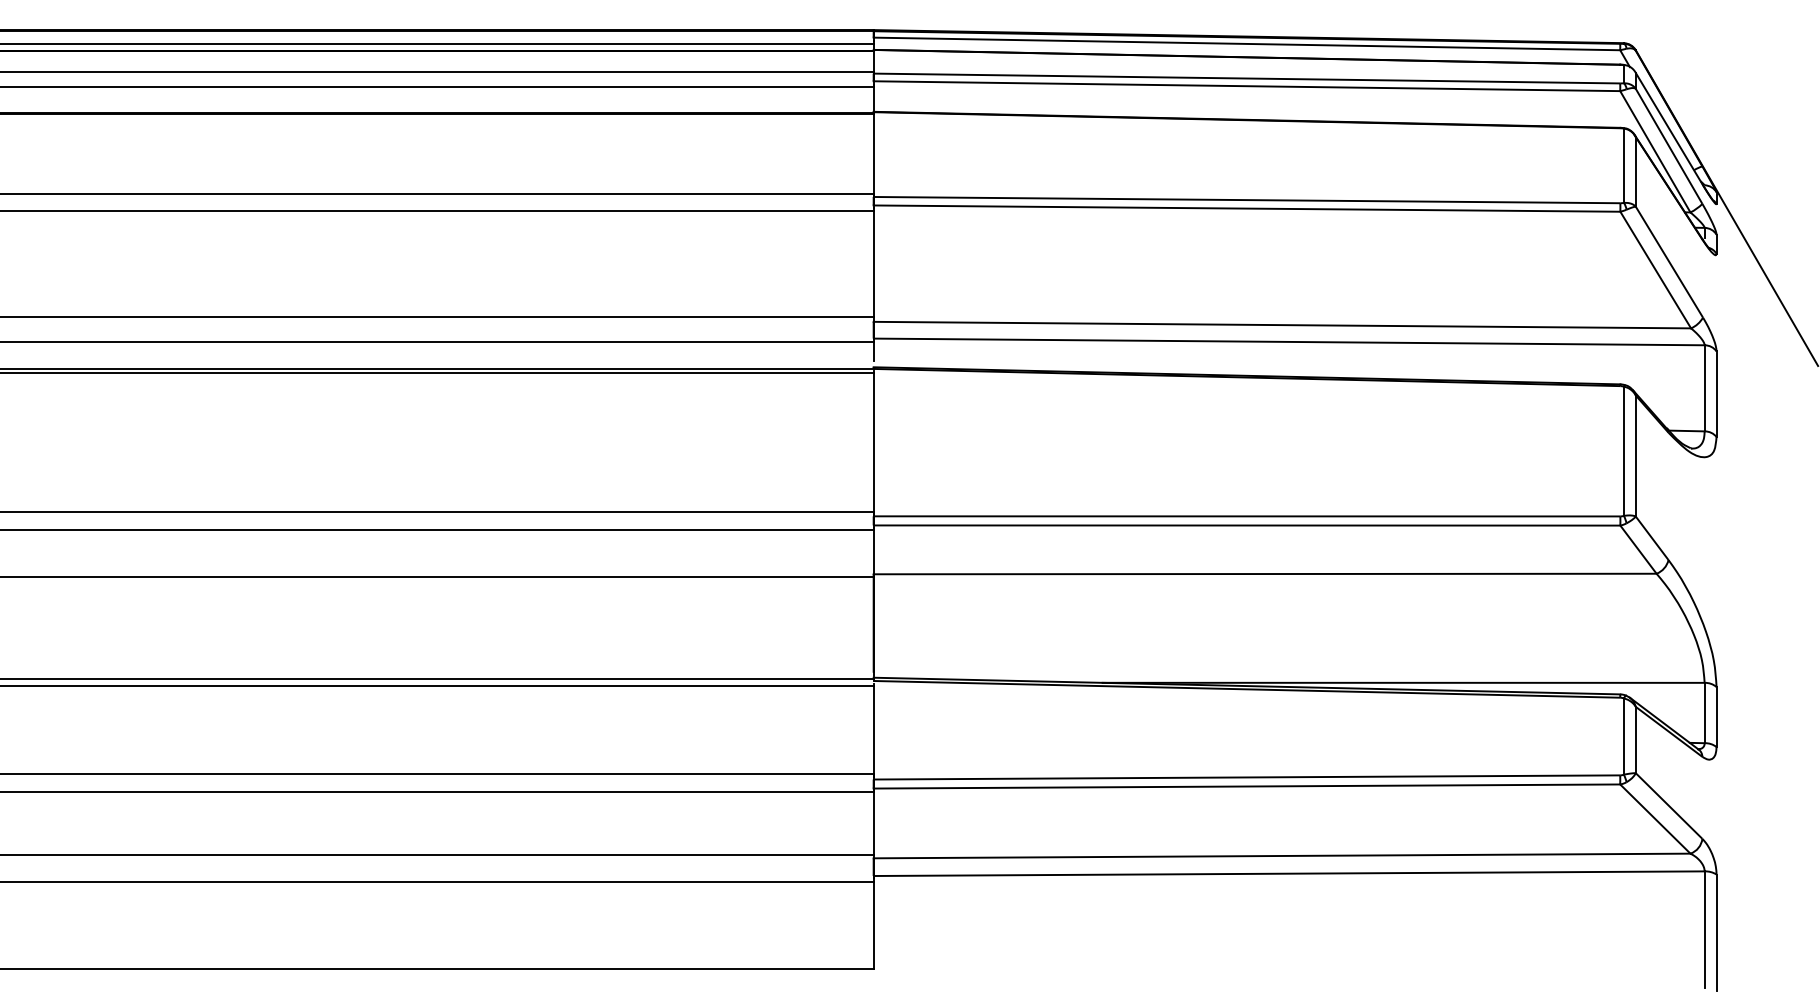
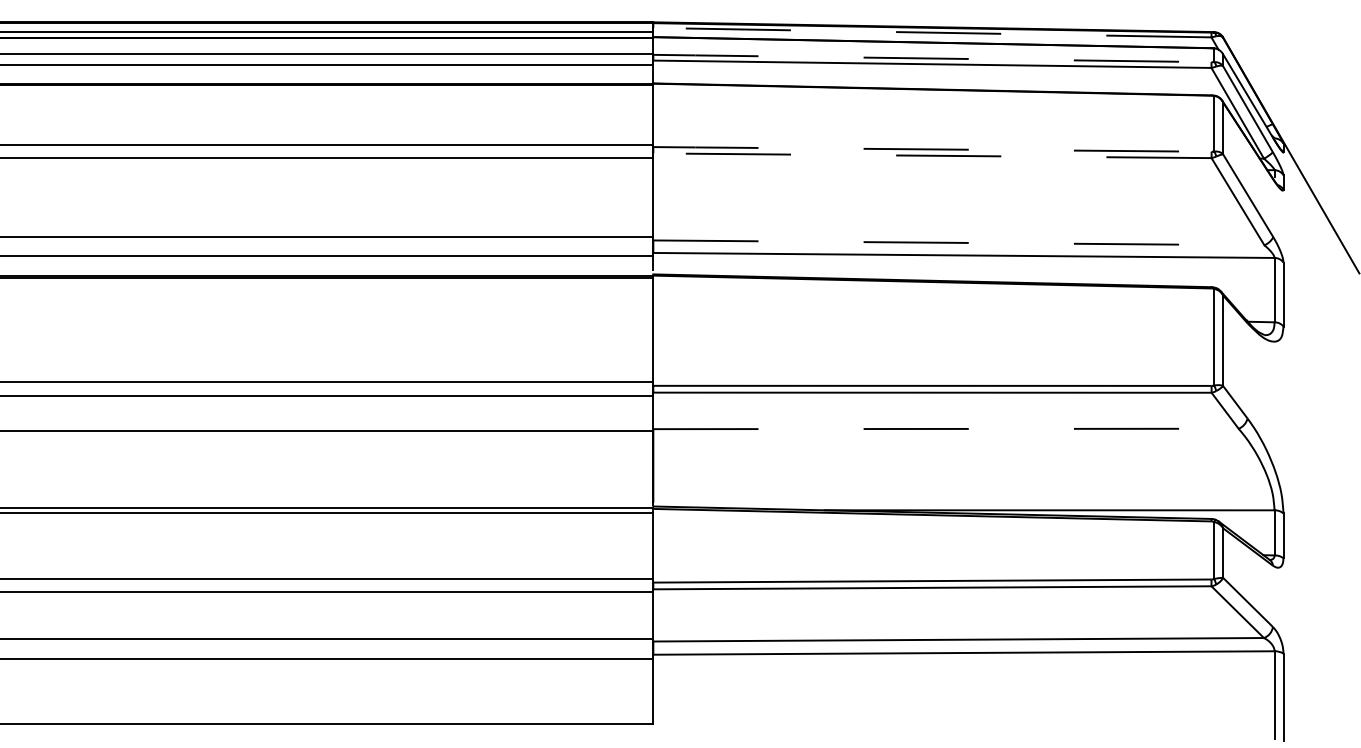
line: (1246, 43) -> (932, 32), solid -> dashed
line: (1245, 78) -> (931, 58), solid -> dashed
line: (1245, 200) -> (931, 149), solid -> dashed
line: (1246, 208) -> (932, 155), solid -> dashed
line: (1282, 325) -> (958, 243), solid -> dashed
line: (1265, 574) -> (946, 429), solid -> dashed

